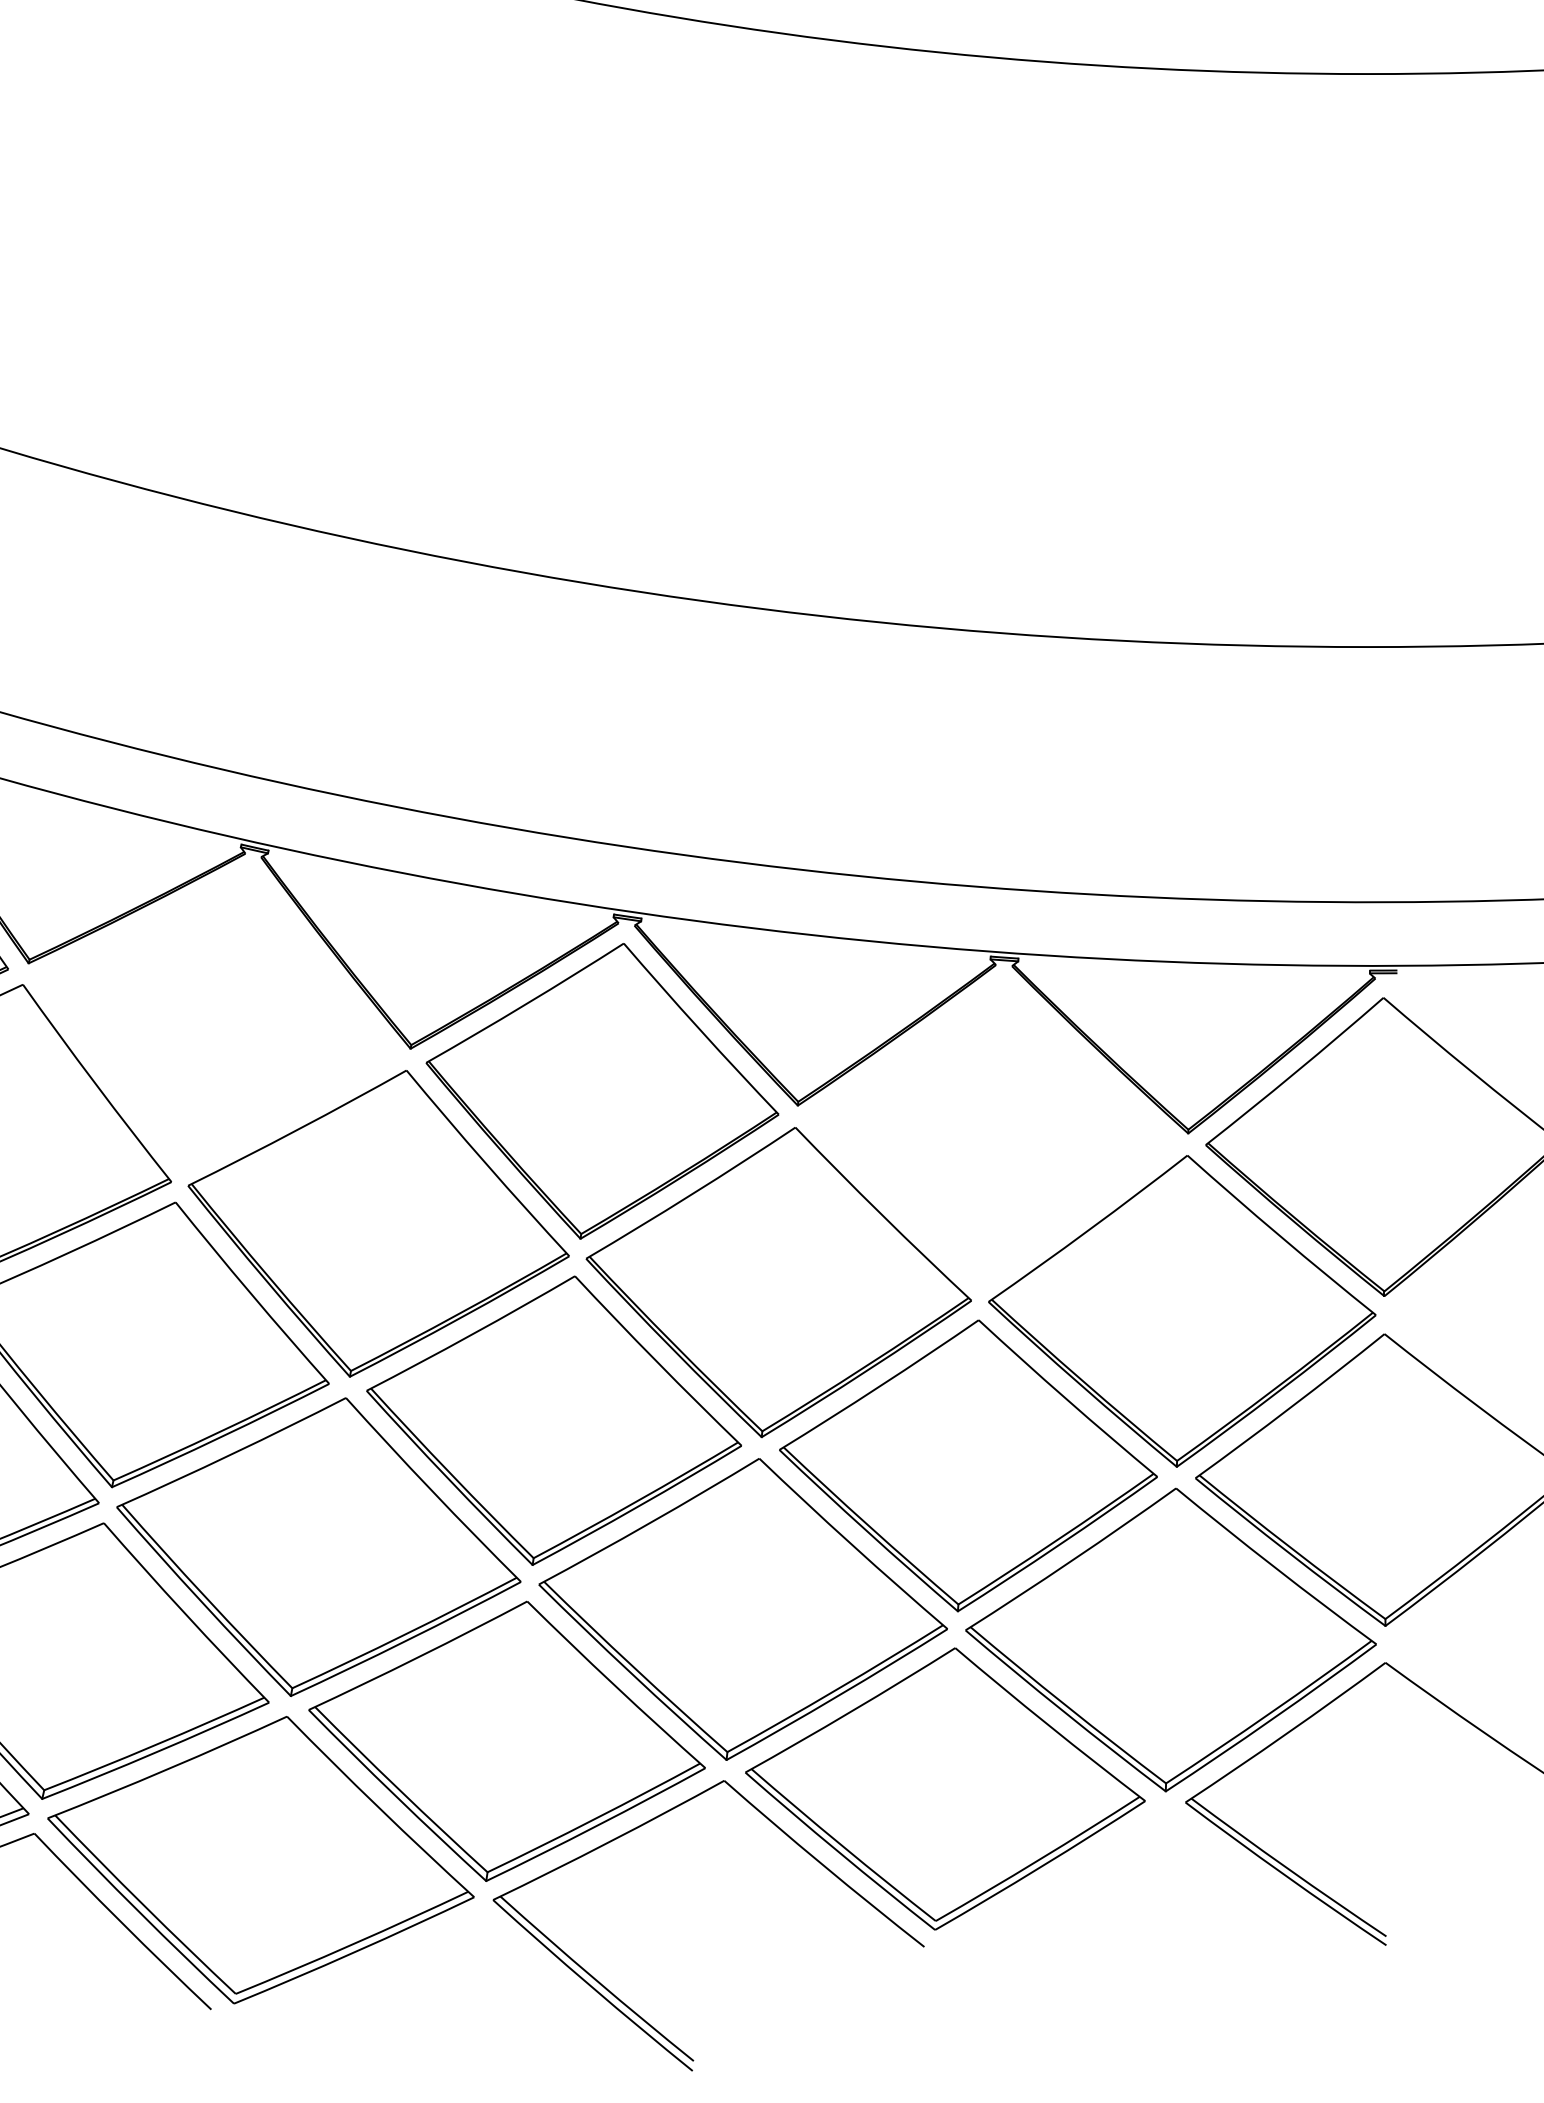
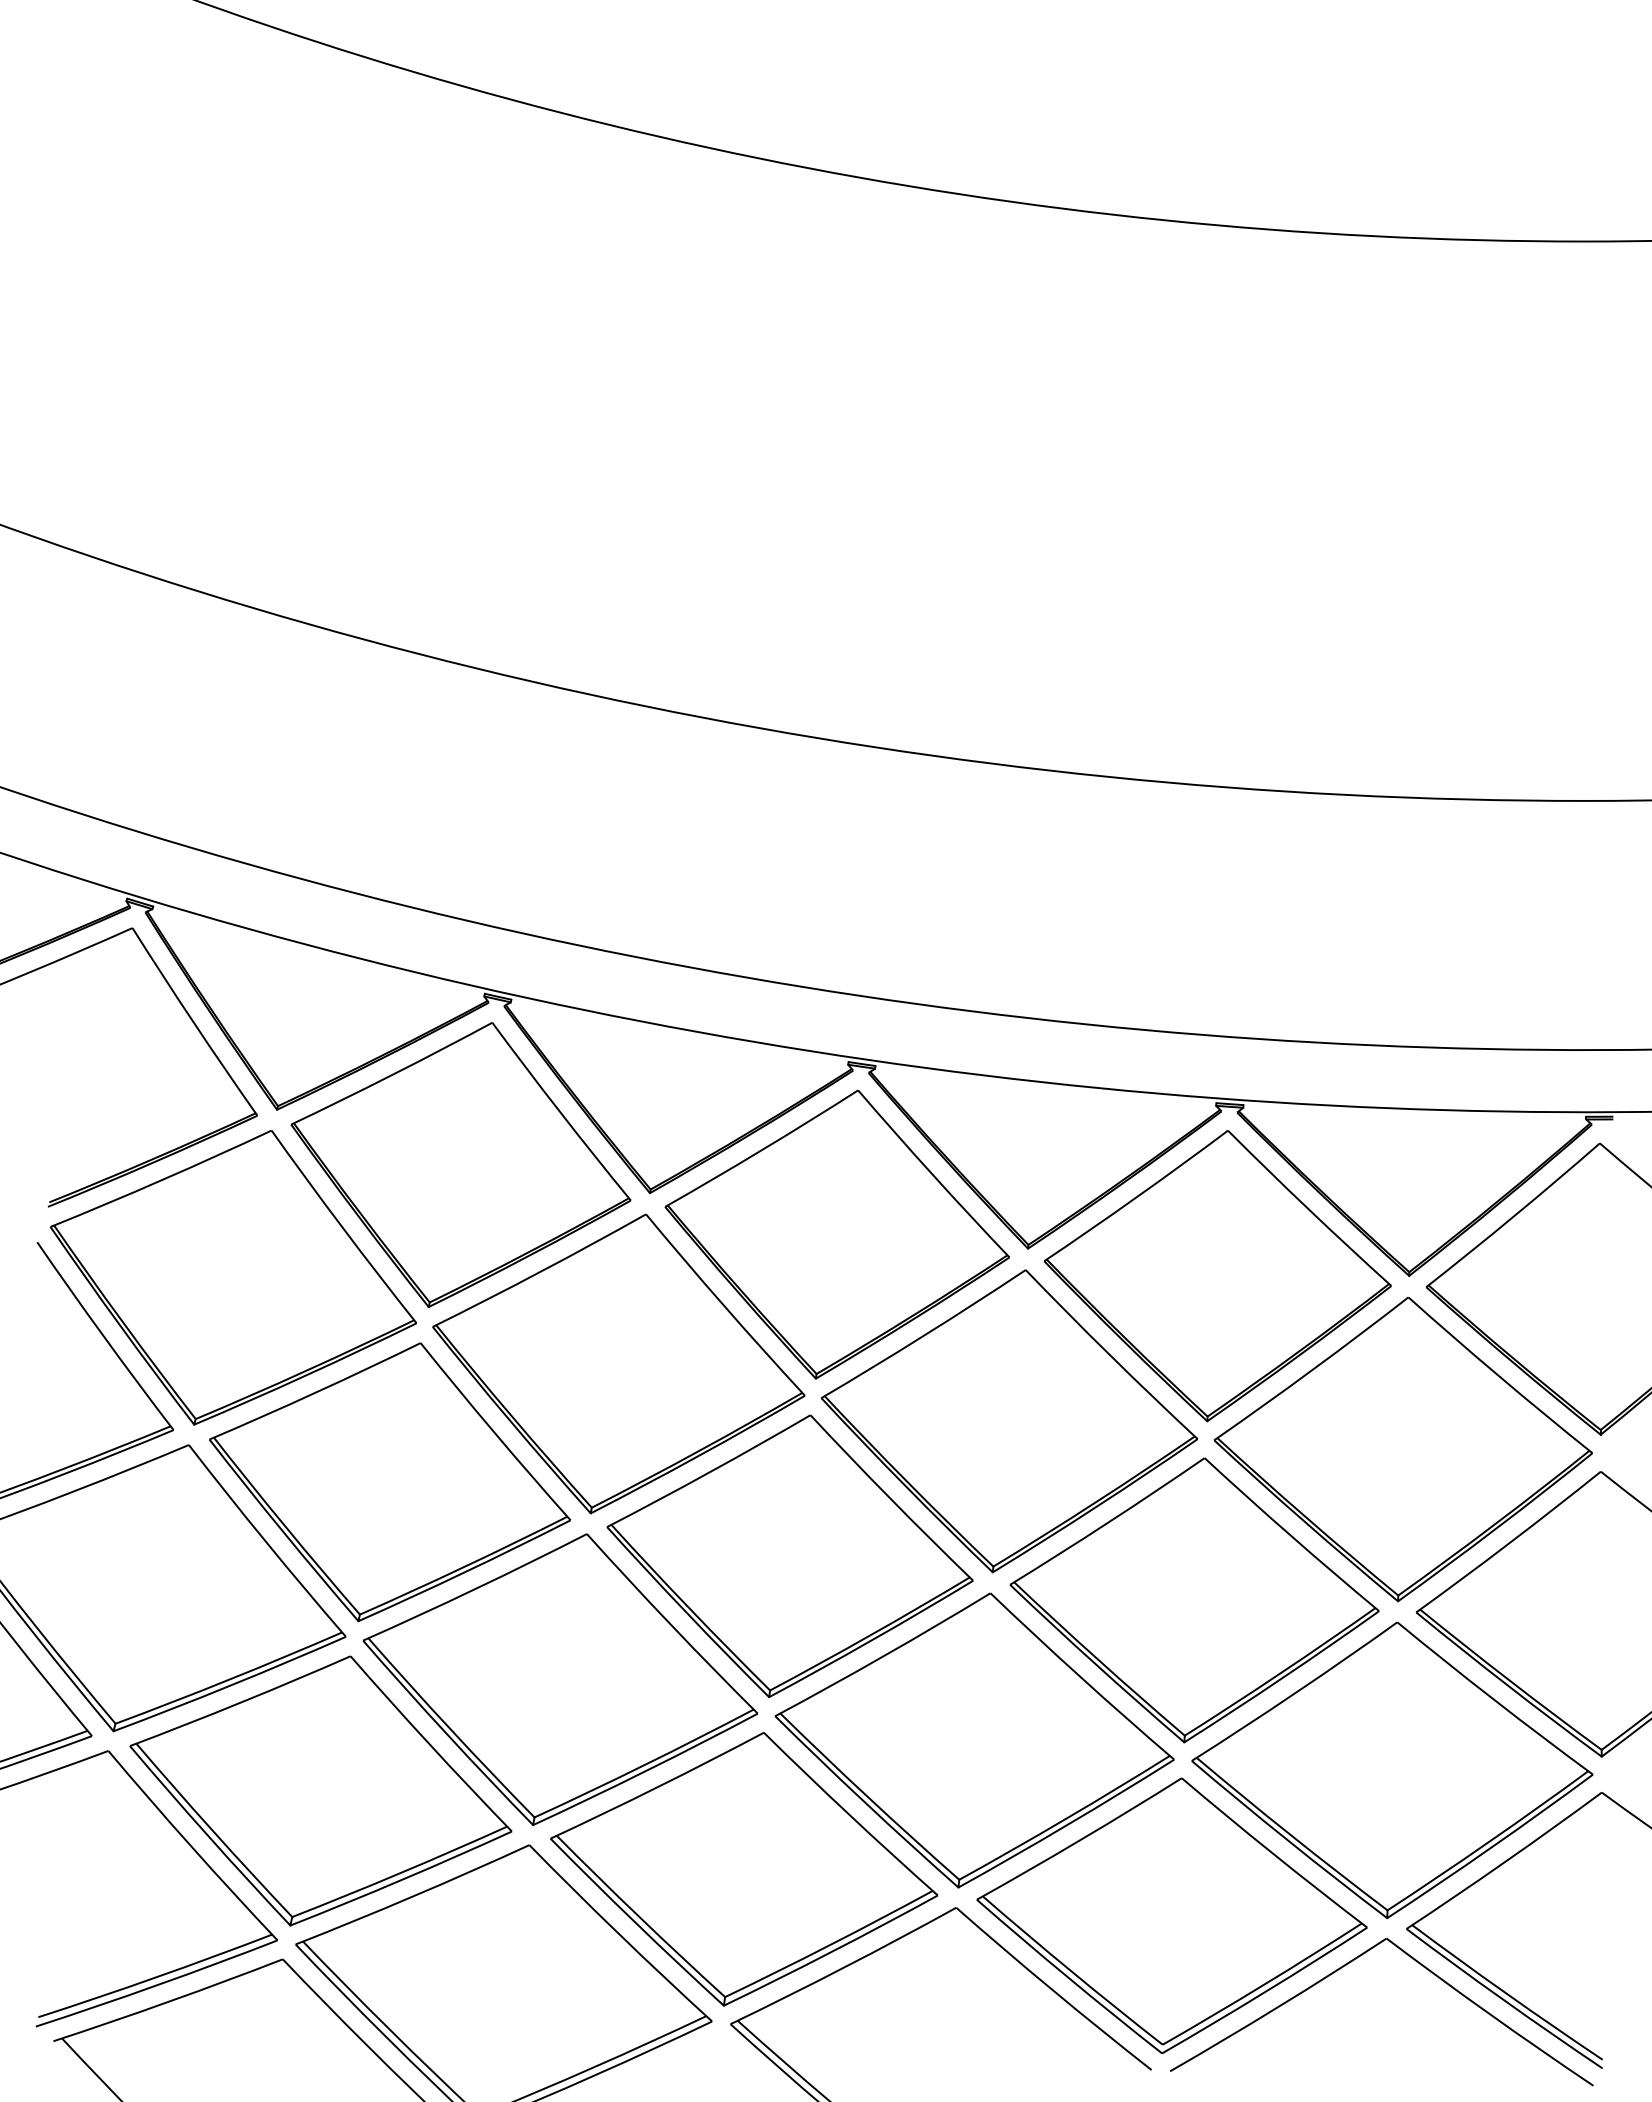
part: (216, 1019) -> (460, 1164), added
part: (991, 1134) -> (1217, 1276), added
part: (1126, 1838) -> (1348, 1964), added

